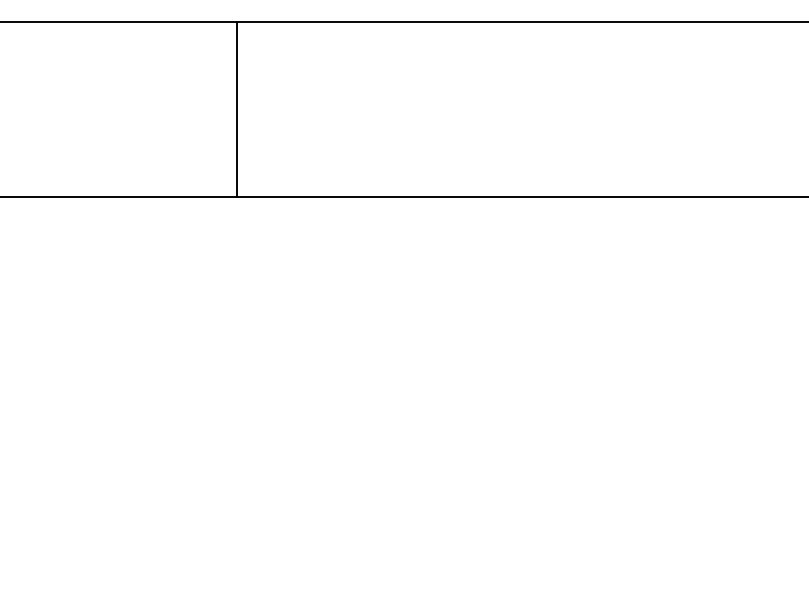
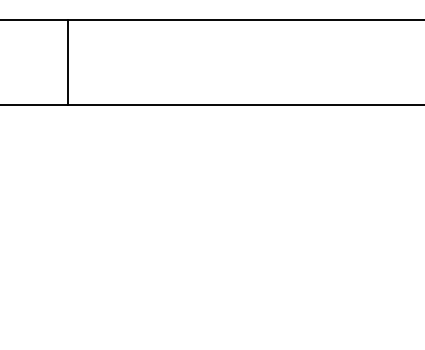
line: (236, 108) -> (67, 62), moved

